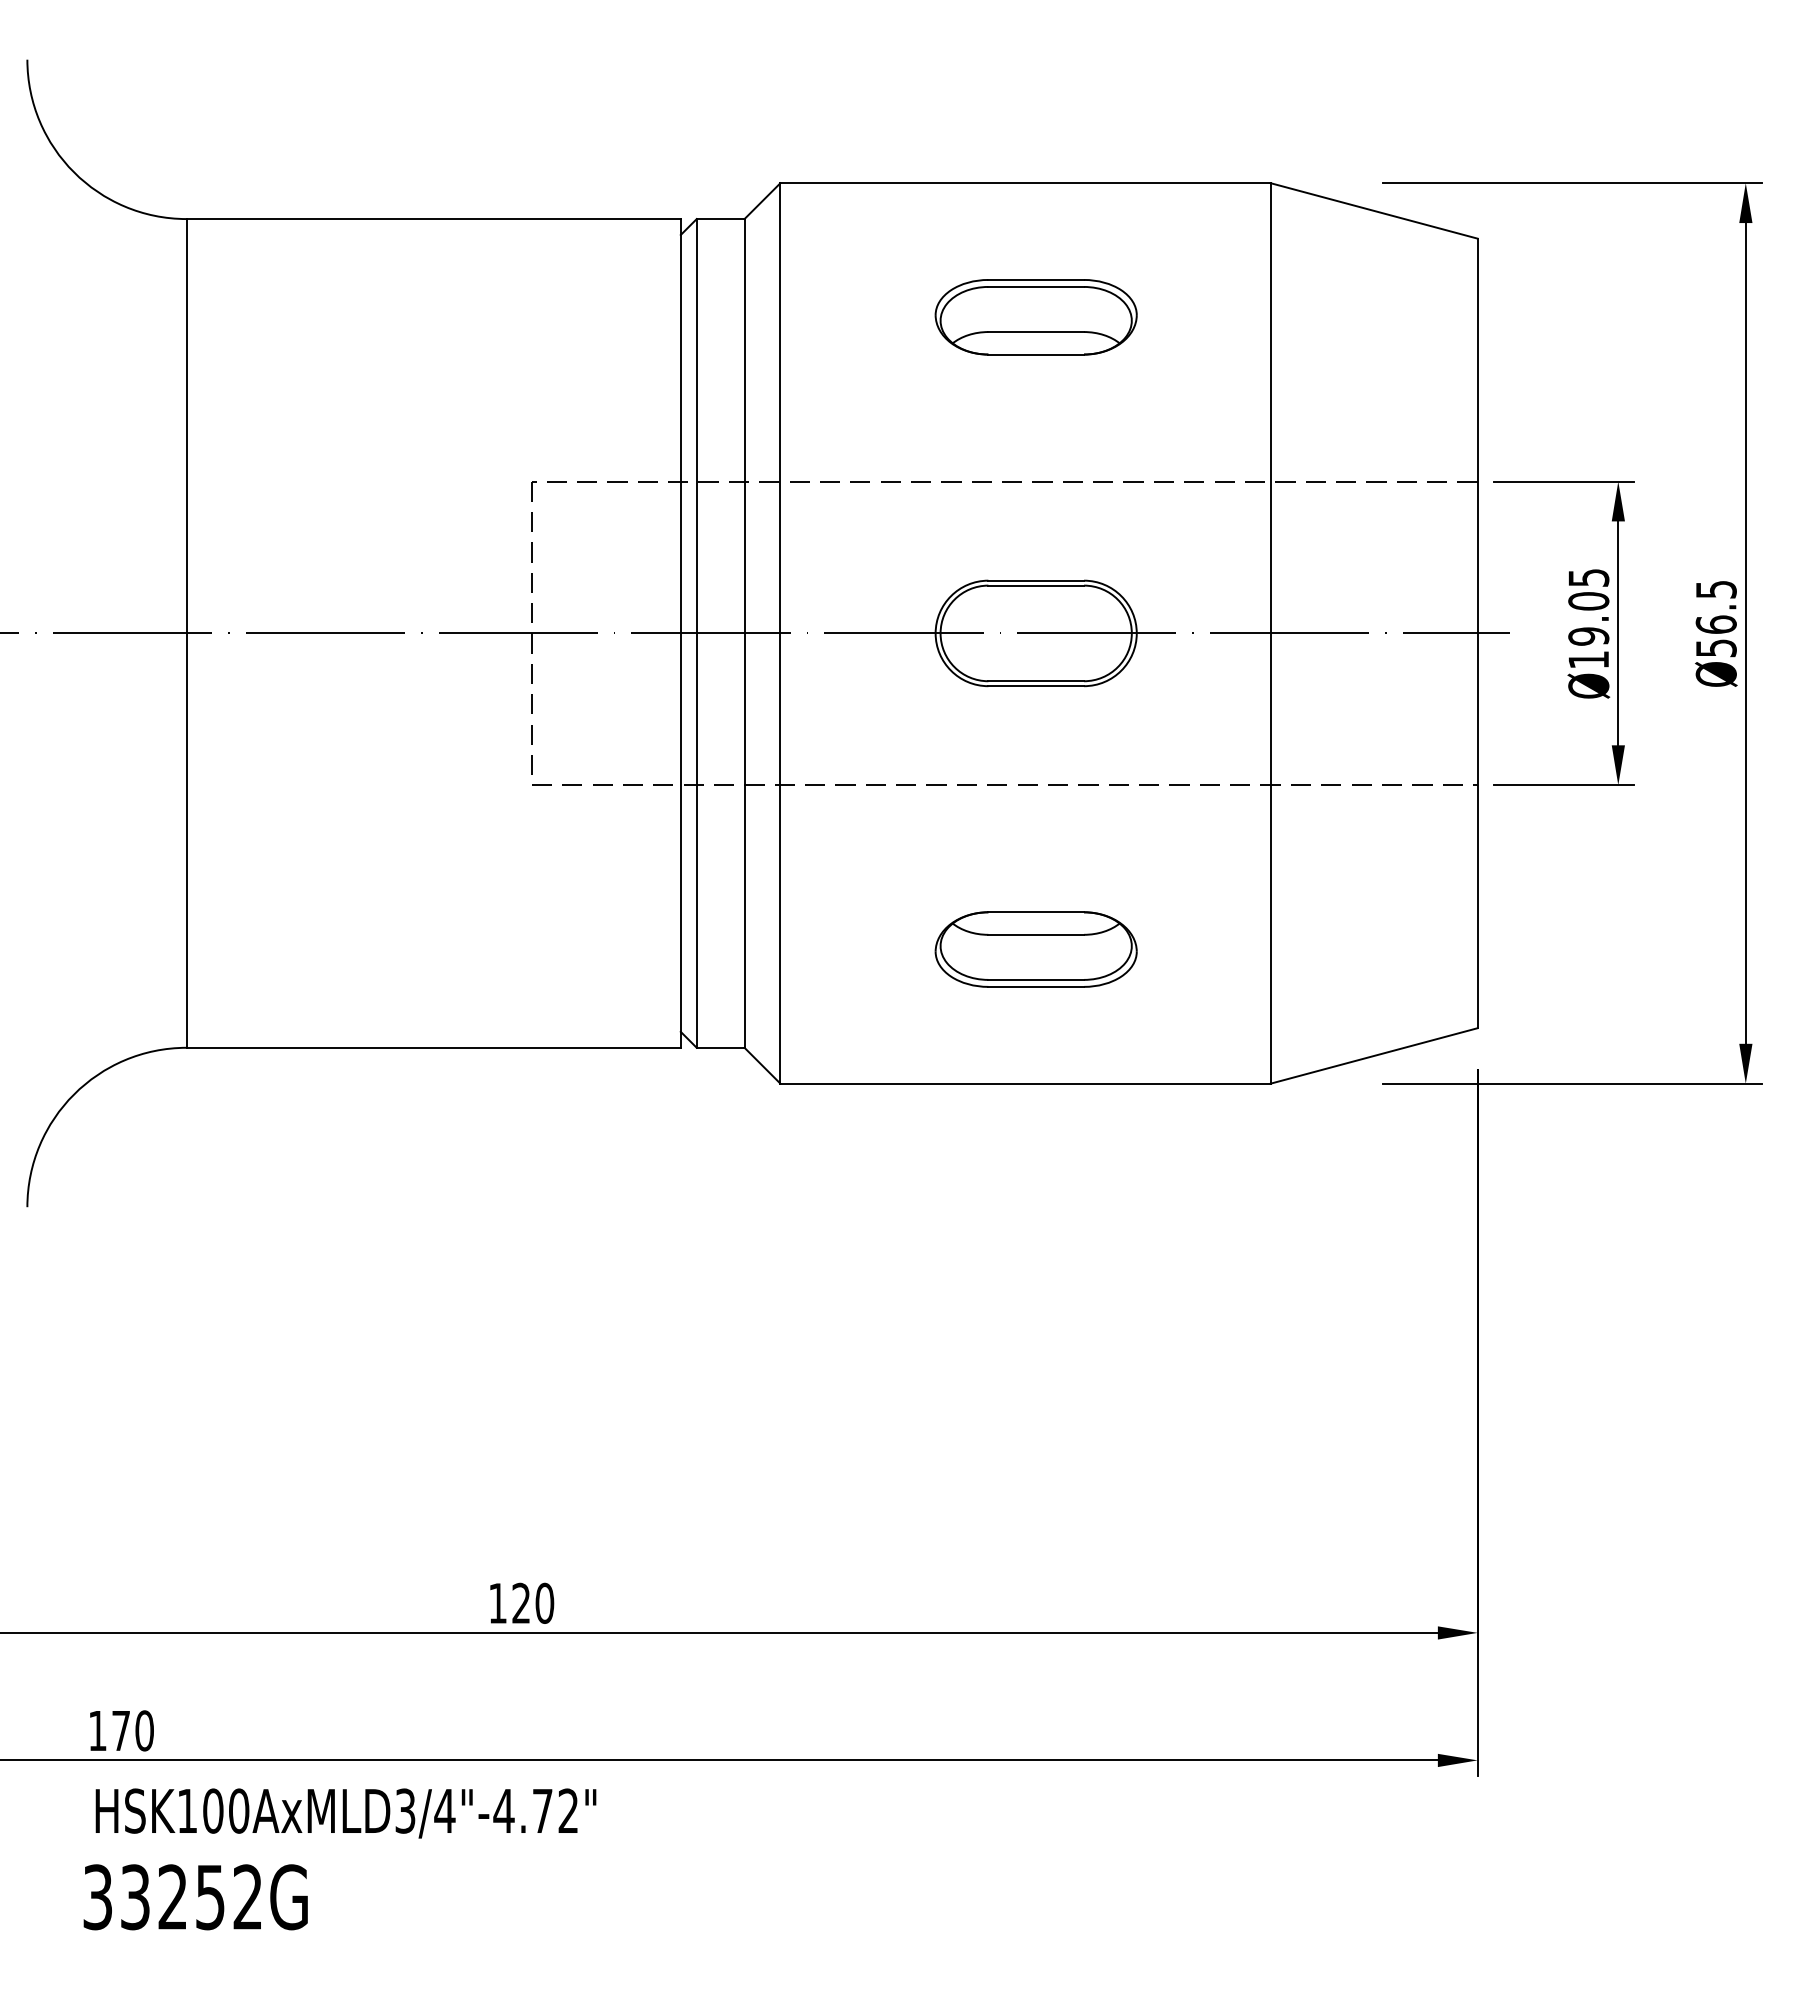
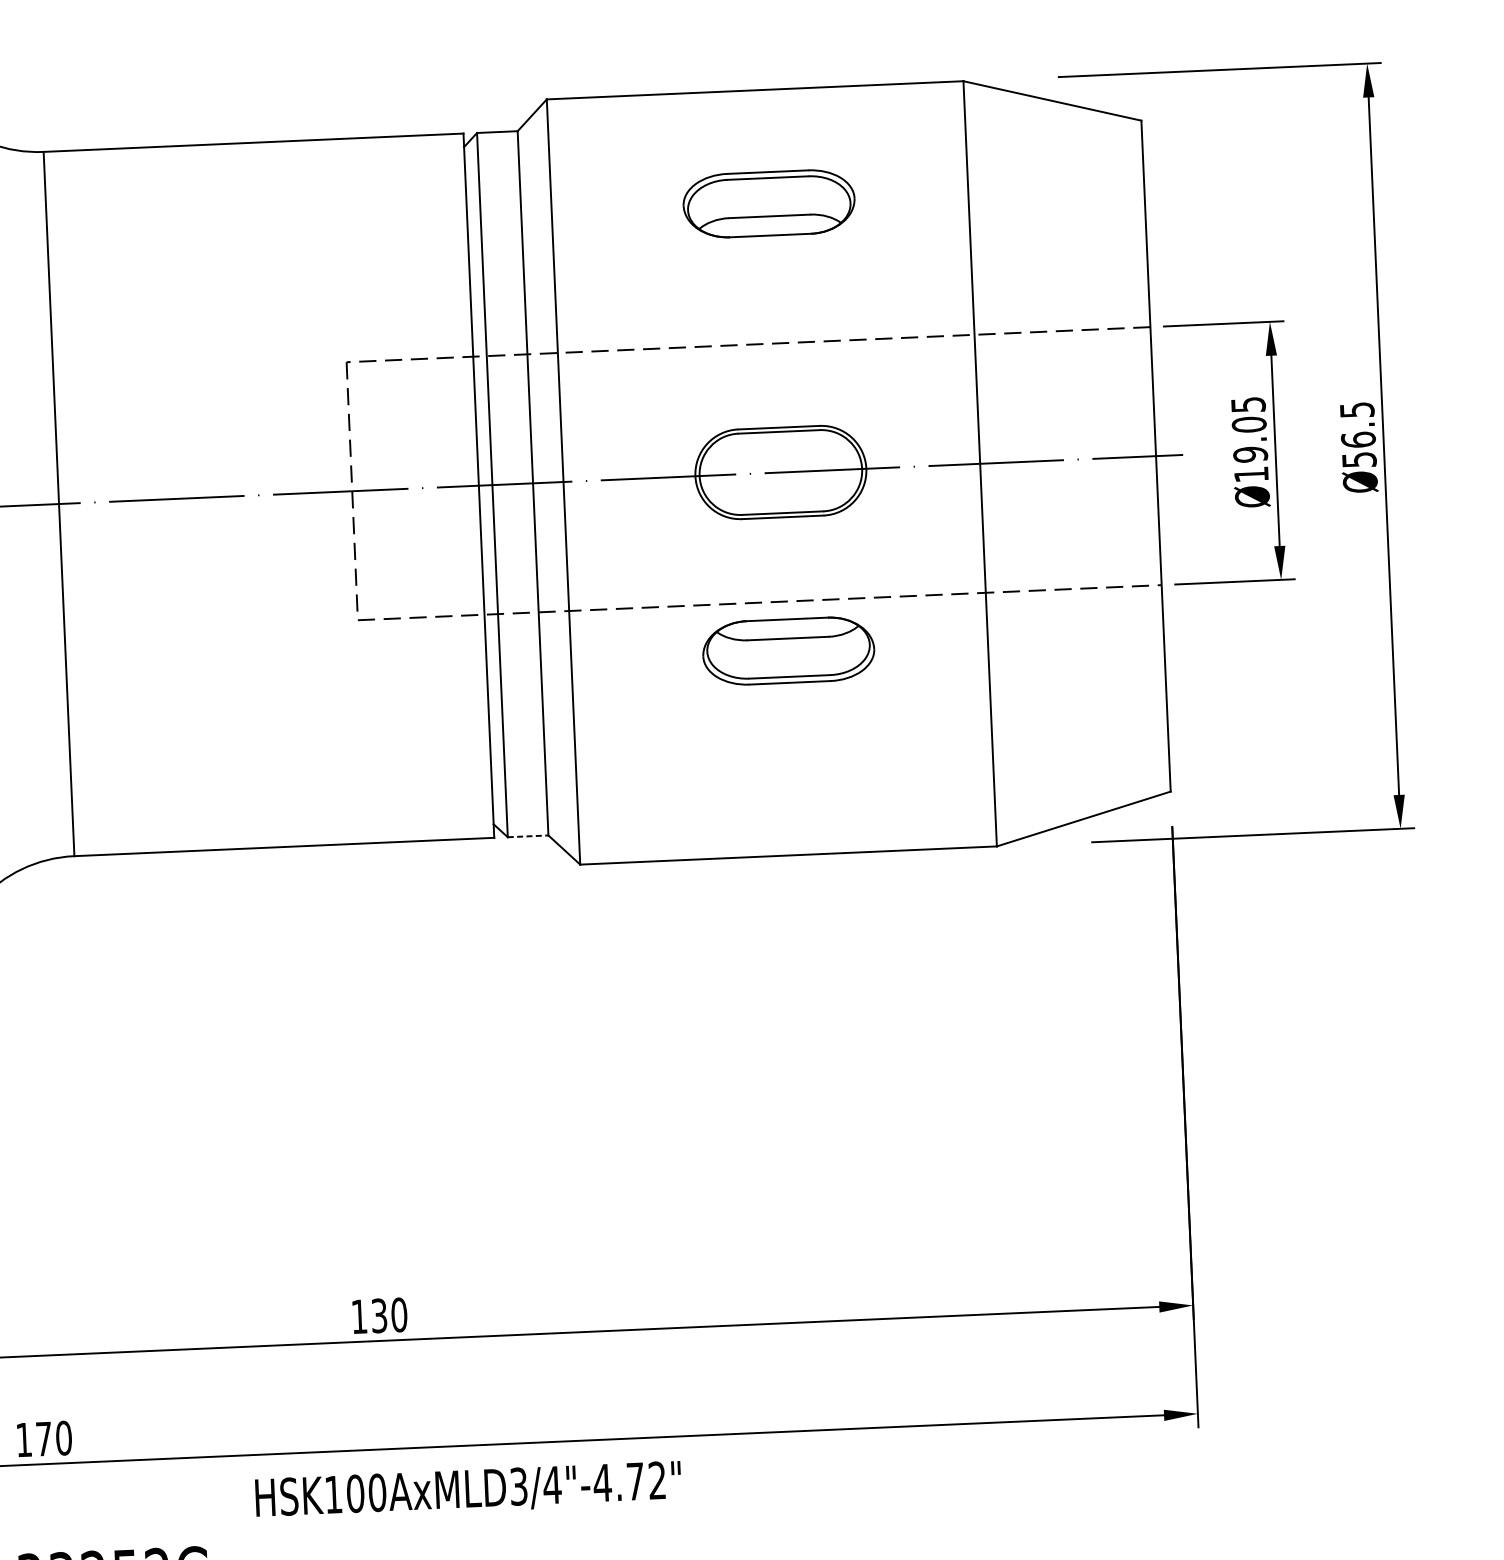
part: (1035, 949) -> (788, 651), moved
line: (720, 1047) -> (527, 836), solid -> dashed
text: (521, 1603) -> (379, 1315), 120 -> 130
text: (345, 1813) -> (468, 1490), moved

